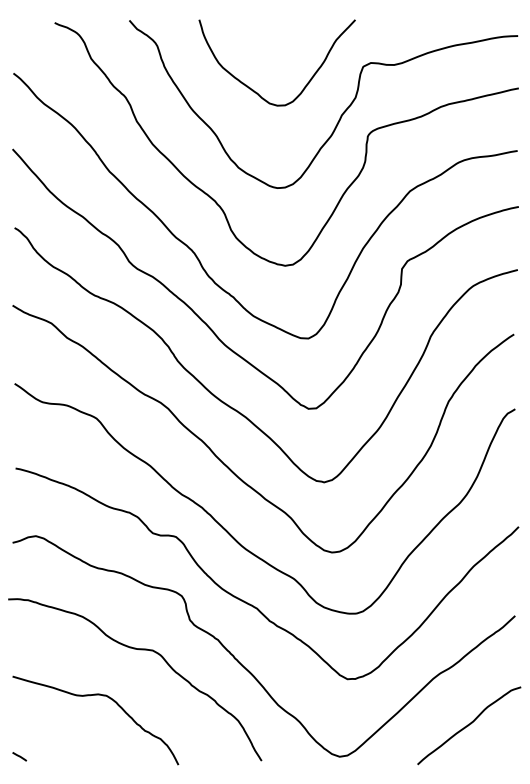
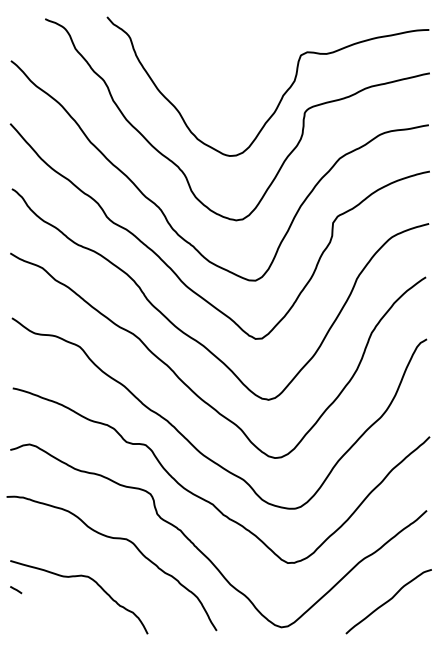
curve: (256, 91) -> (212, 75), removed
line: (19, 756) -> (16, 589), moved

